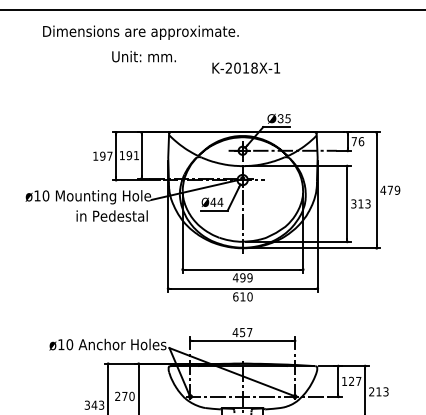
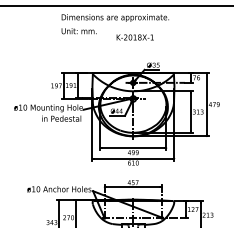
text: (139, 31) -> (114, 17), moved

